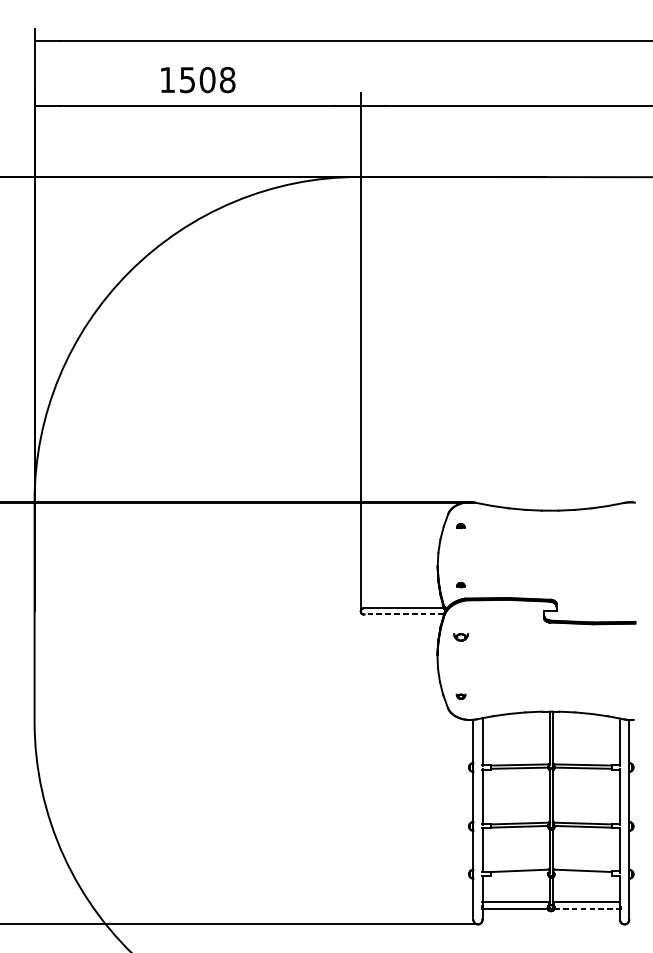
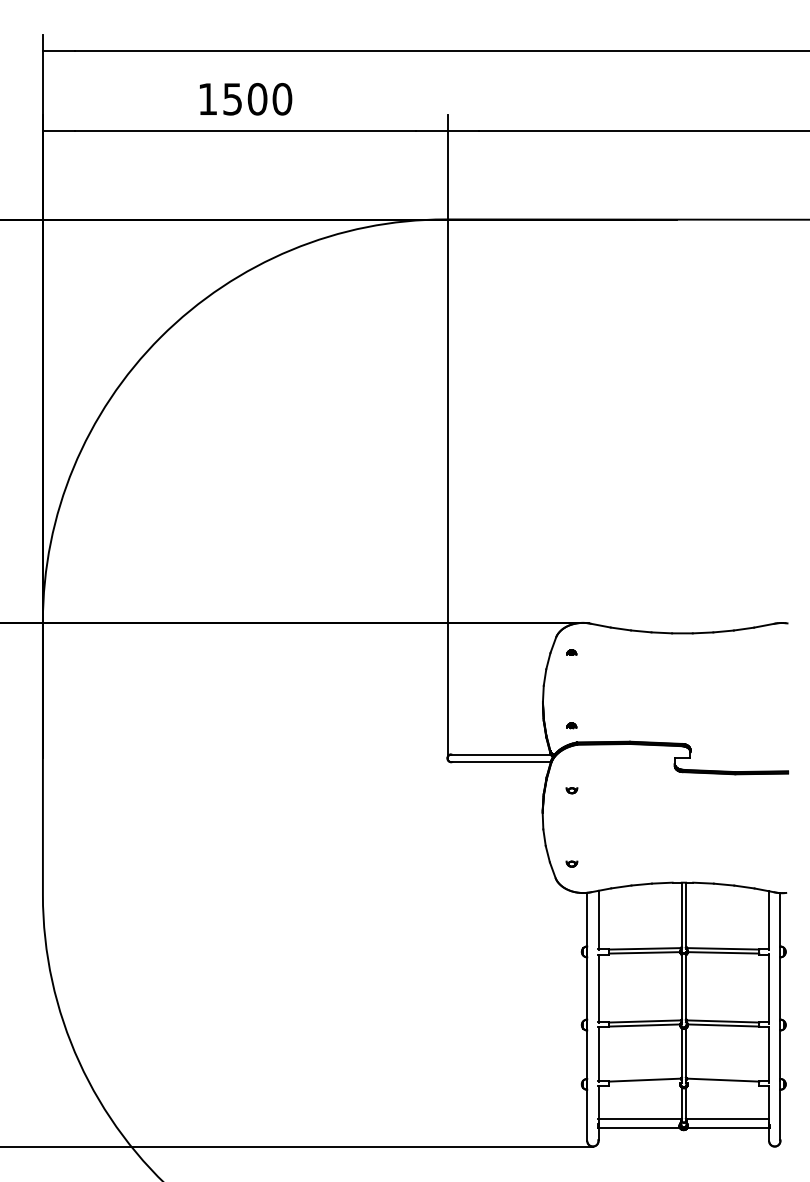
text: (227, 80) -> (282, 99), 1508 -> 1500
line: (404, 614) -> (501, 762), dashed -> solid
part: (460, 637) -> (571, 790), size x0.62
line: (587, 909) -> (728, 1127), dashed -> solid

